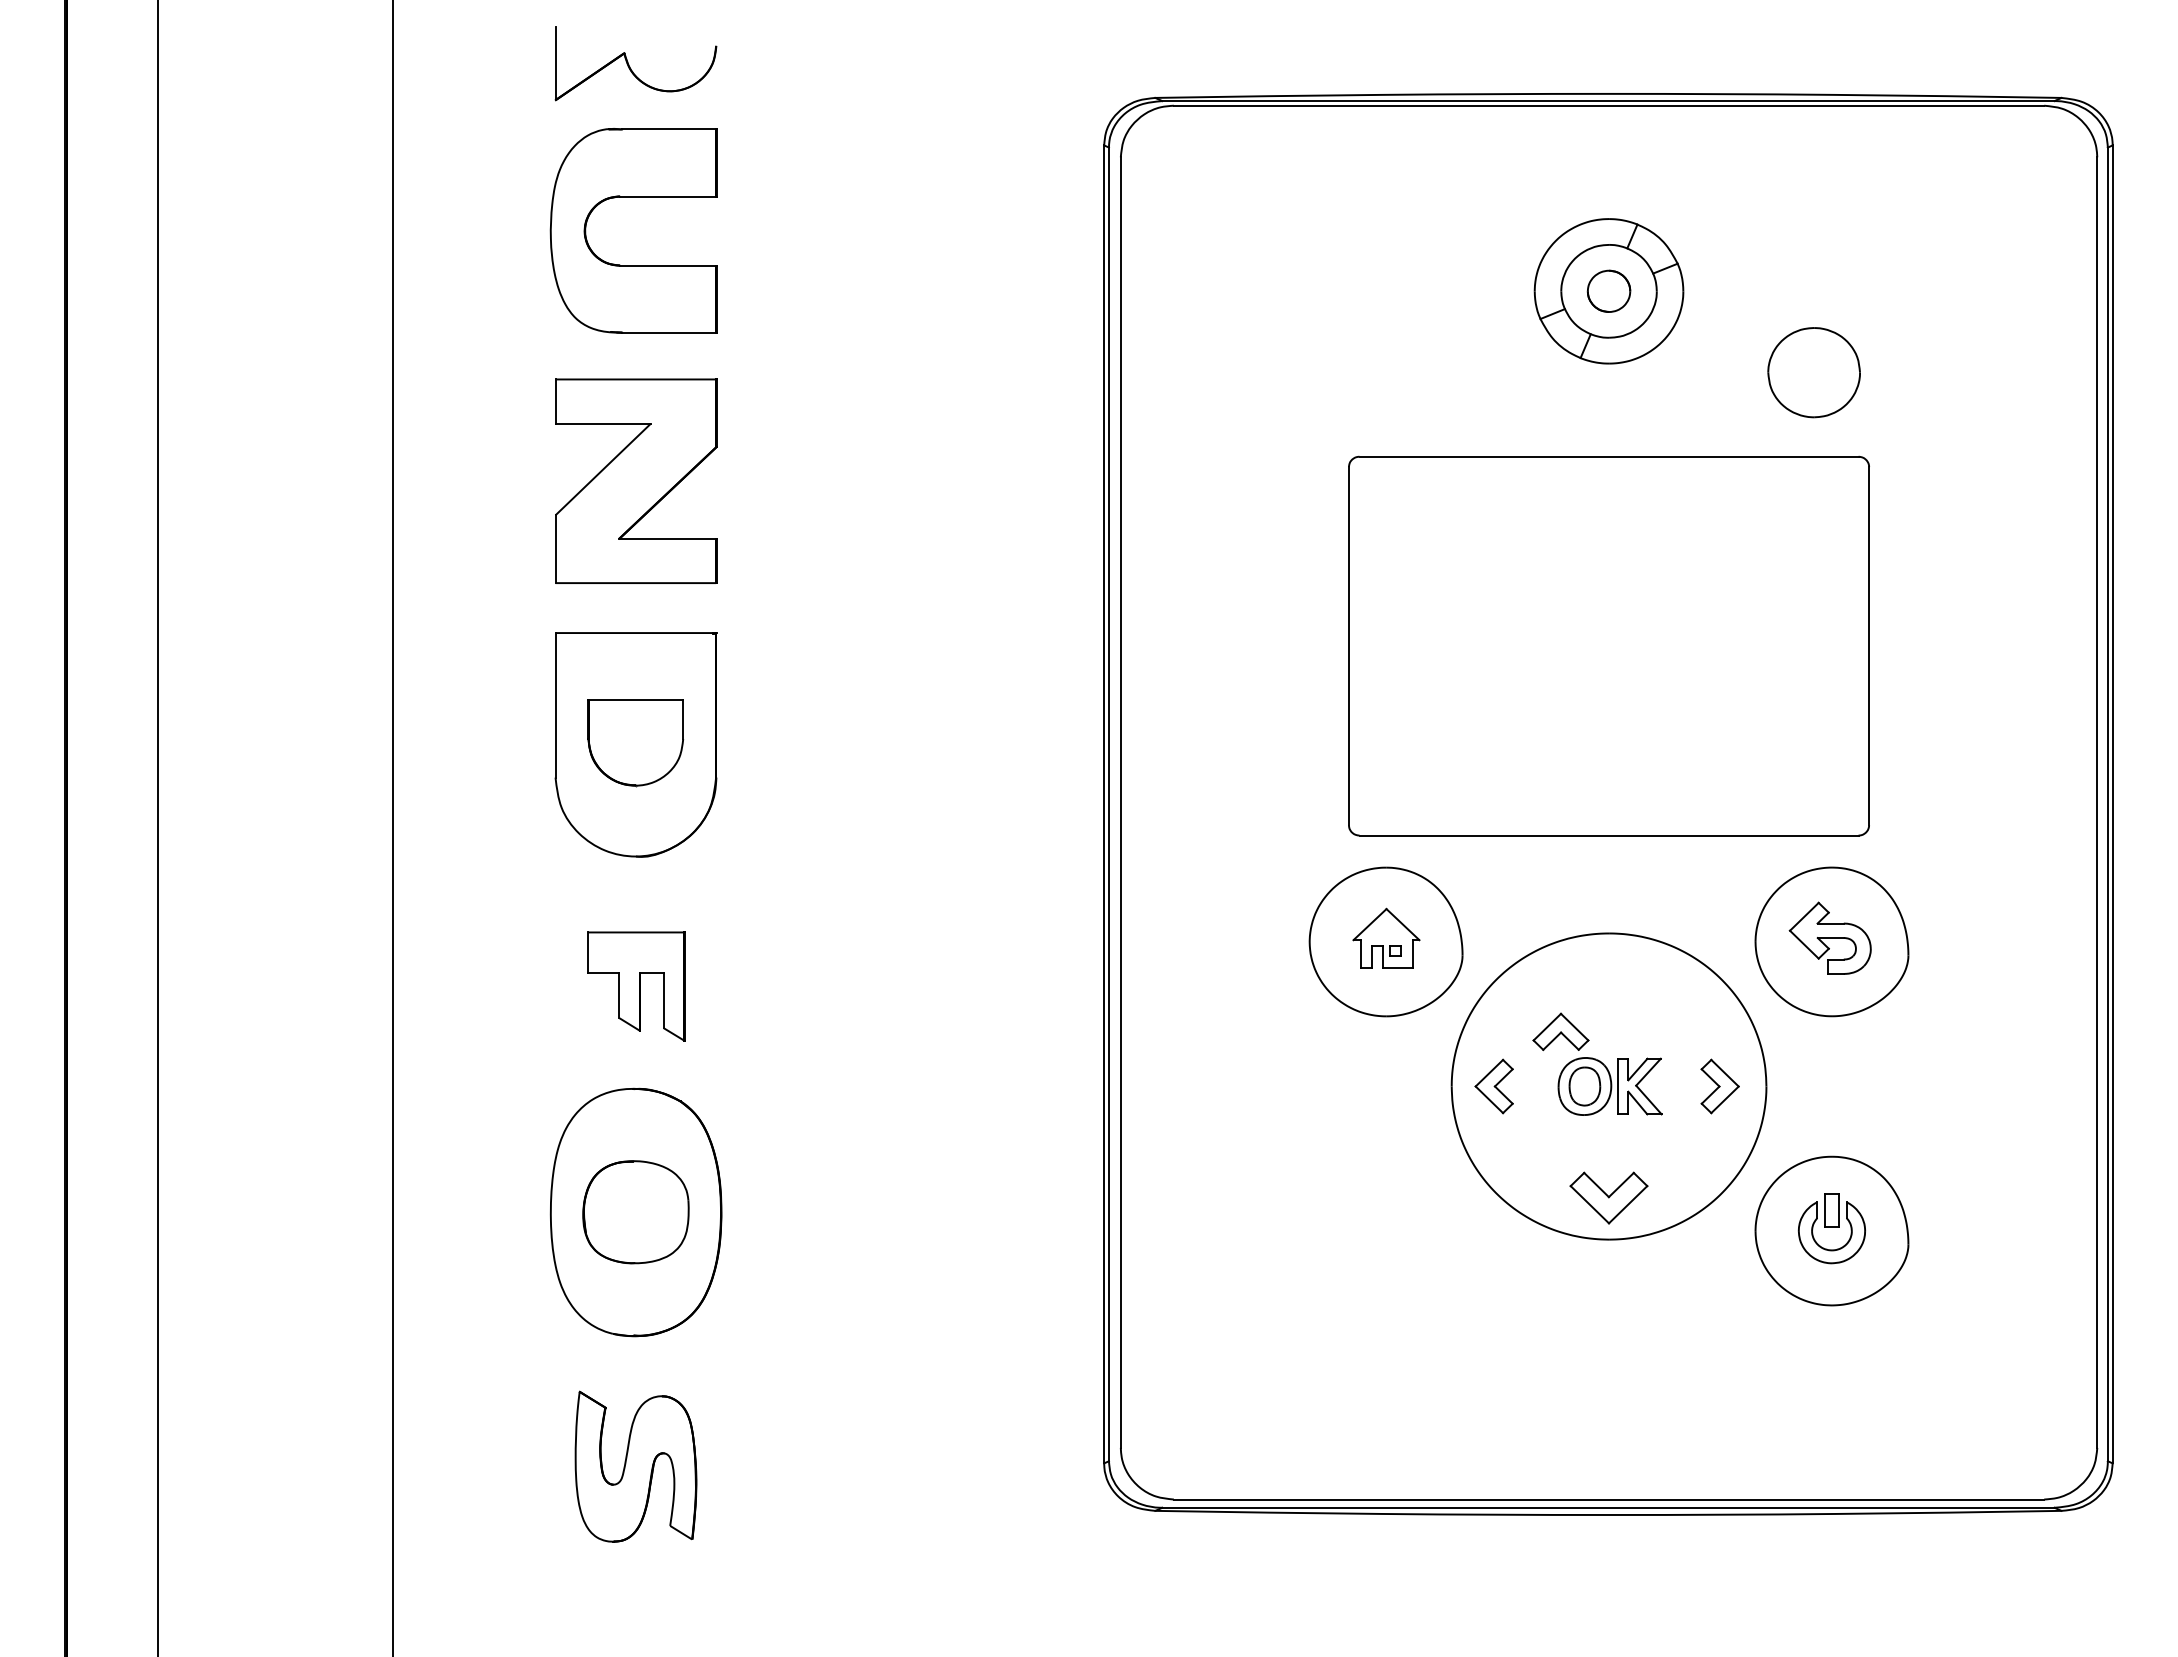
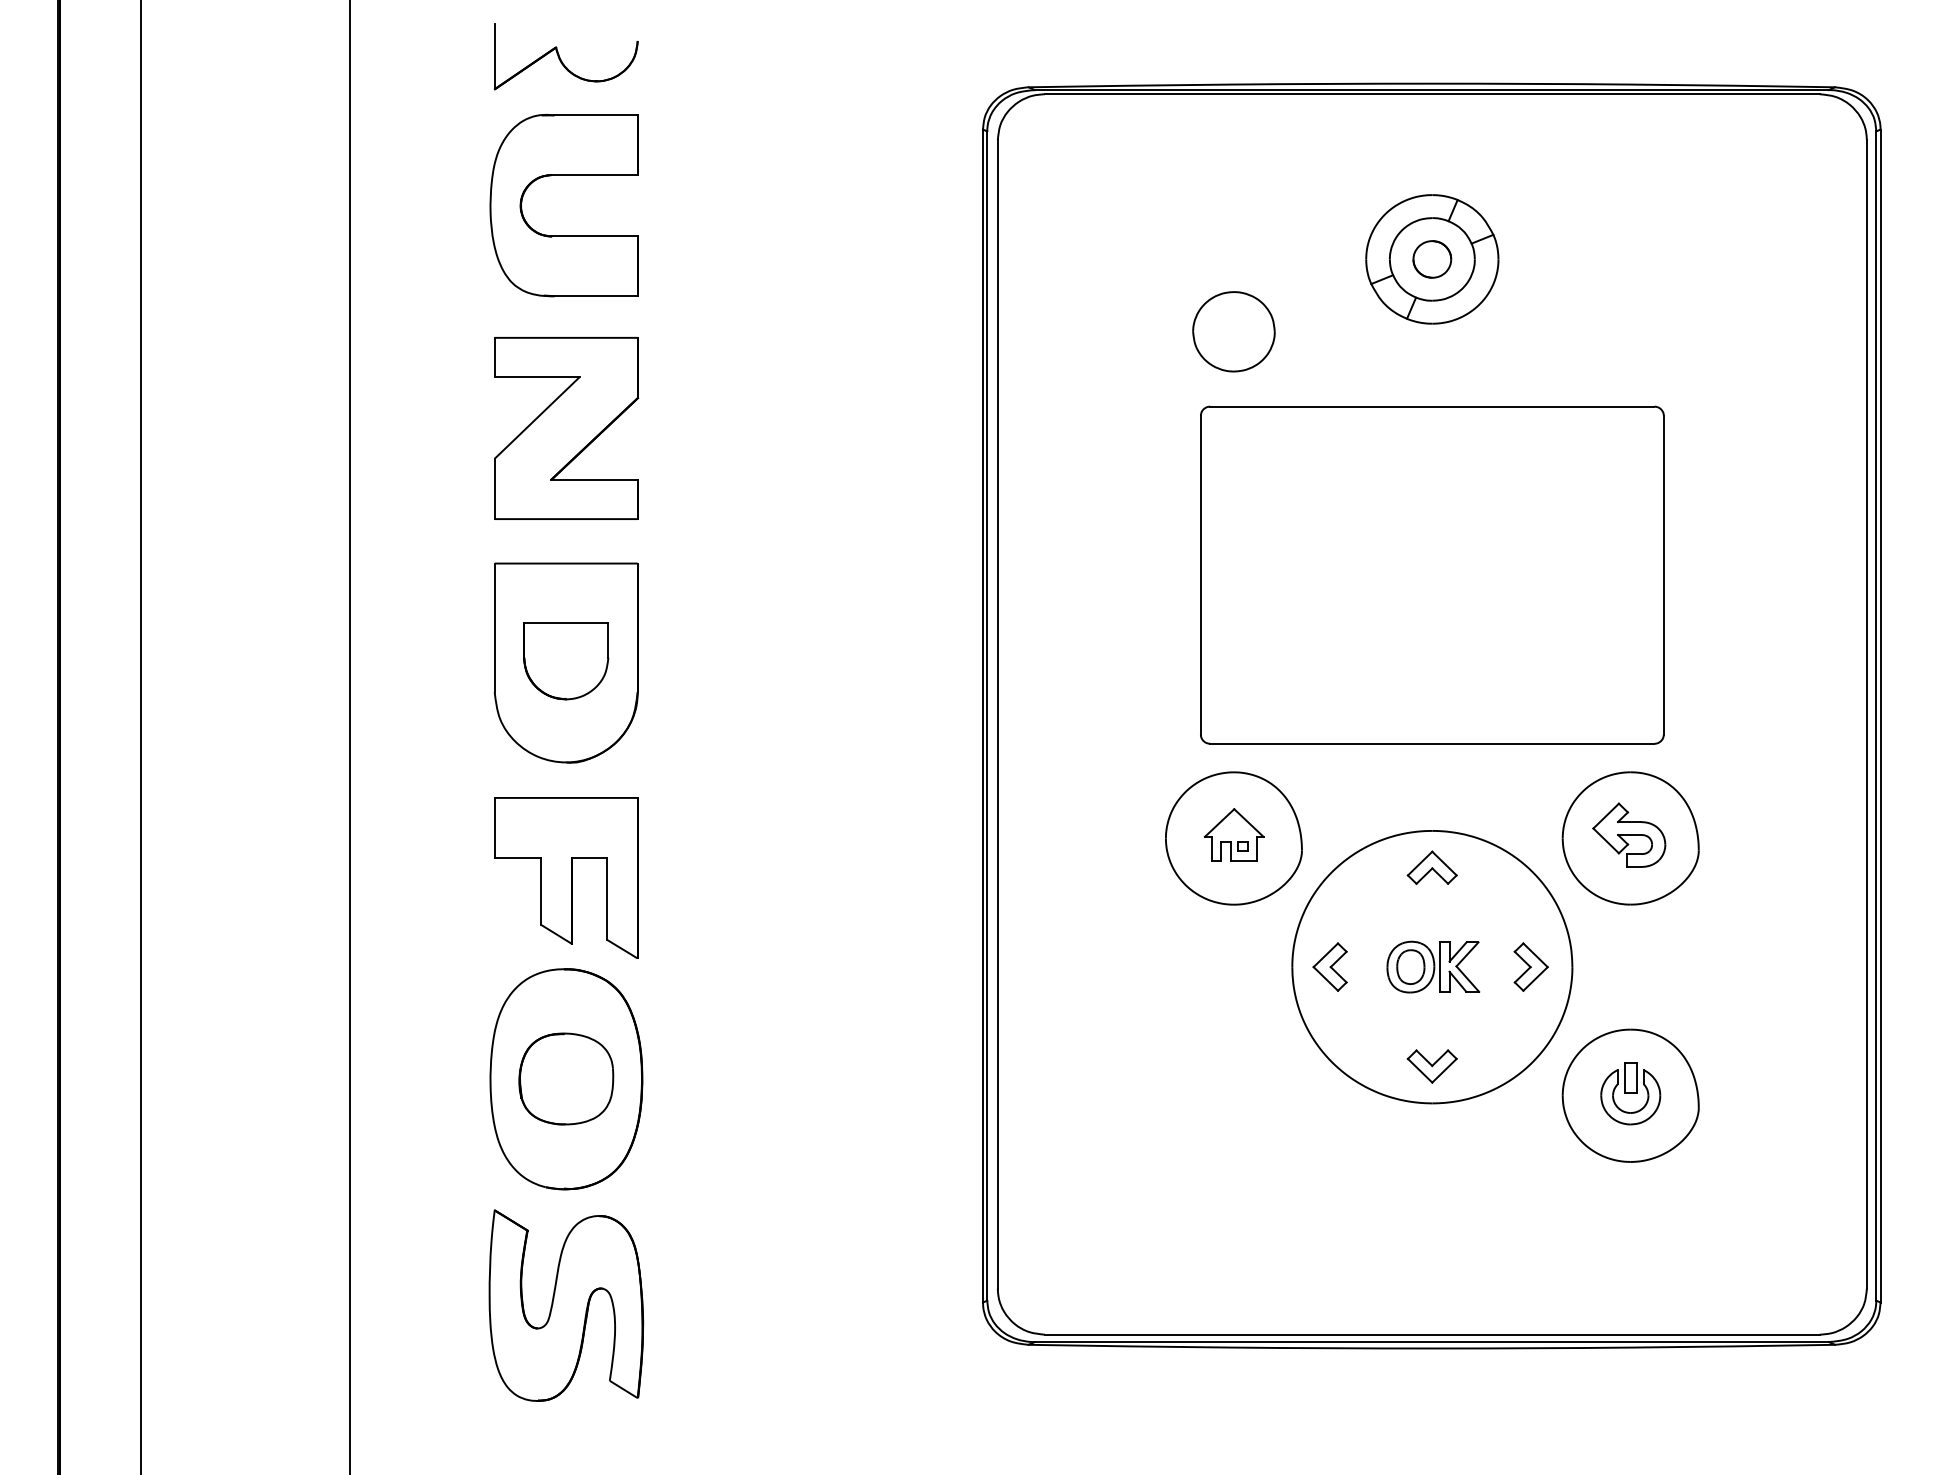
part: (1813, 372) -> (1233, 331), moved
part: (636, 986) -> (566, 878), size x1.67
part: (1560, 1031) -> (1431, 867), moved
part: (1608, 1198) -> (1431, 1066), size x0.71
part: (635, 1466) -> (565, 1305), size x1.43

